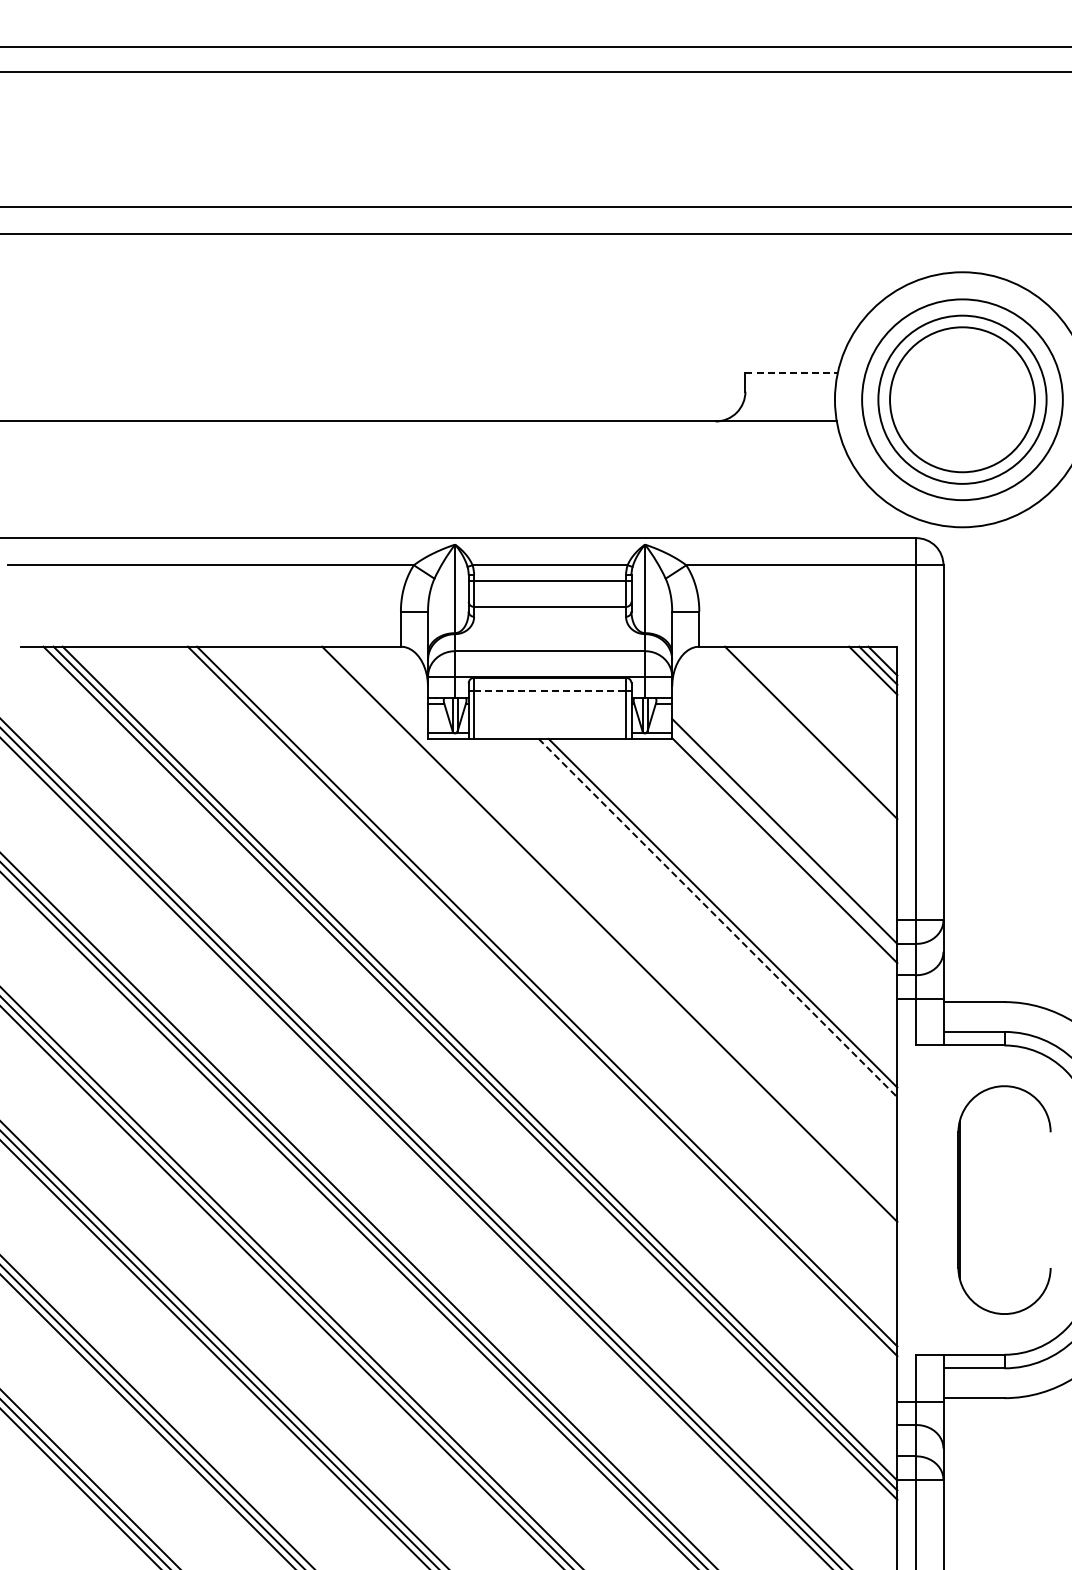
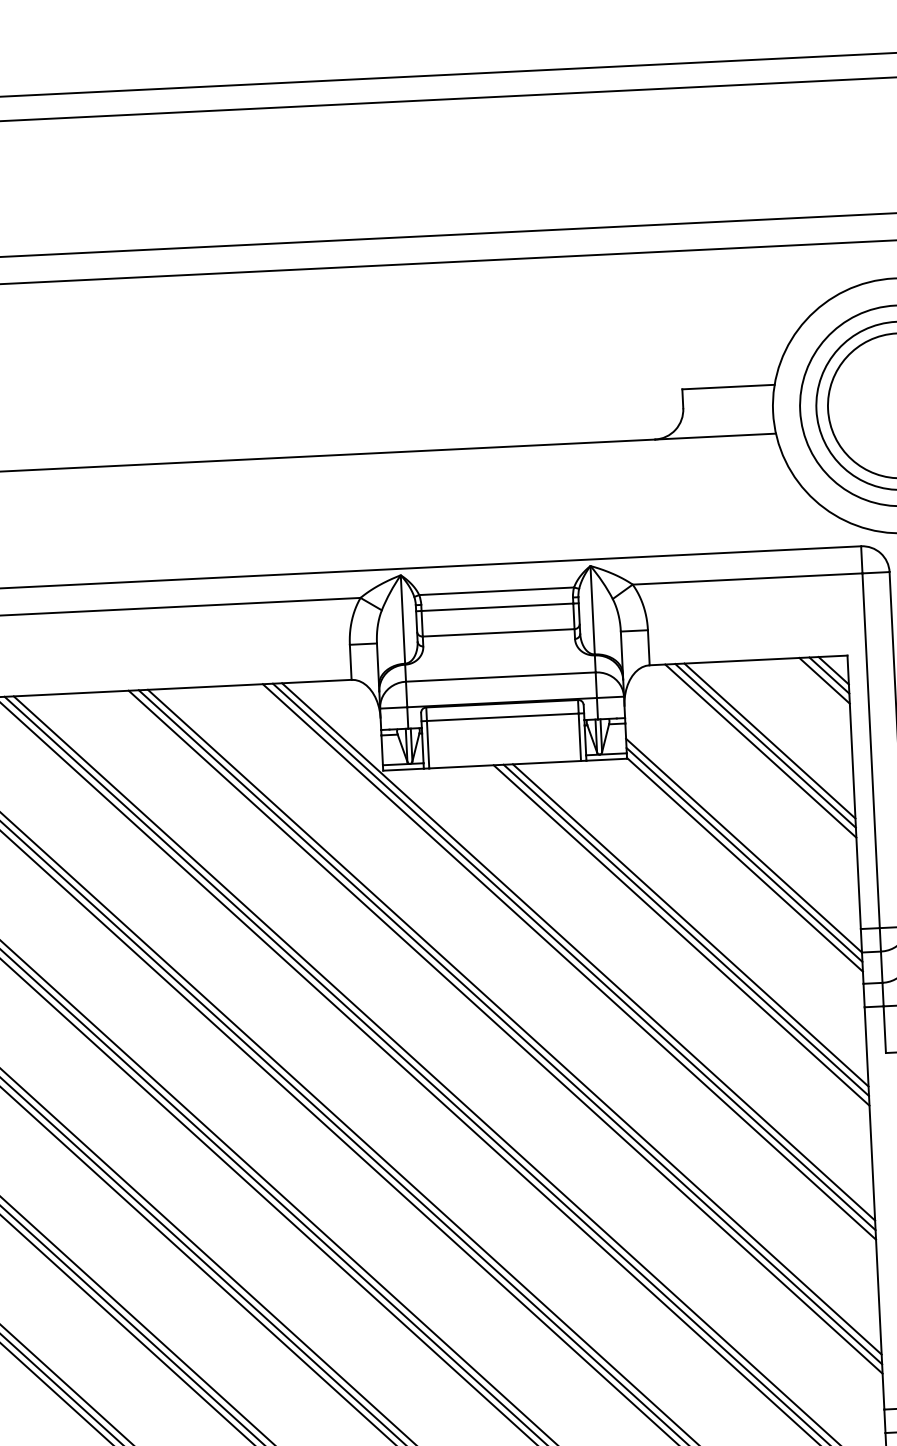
line: (792, 372) -> (729, 386), dashed -> solid
line: (550, 691) -> (503, 717), dashed -> solid
line: (815, 727) -> (769, 740), added
line: (805, 737) -> (760, 750), added
line: (784, 840) -> (744, 854), added
line: (727, 908) -> (690, 925), added
line: (718, 918) -> (682, 935), dashed -> solid
line: (614, 929) -> (578, 951), added
line: (604, 938) -> (569, 961), added
line: (537, 1005) -> (505, 1031), added

